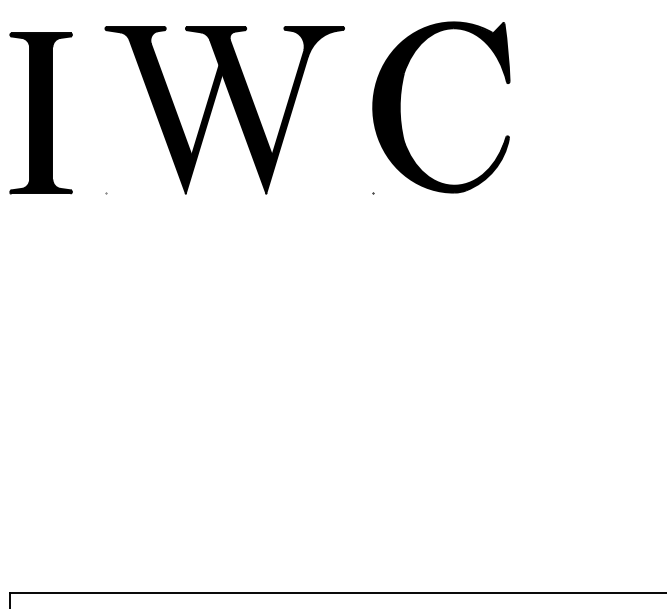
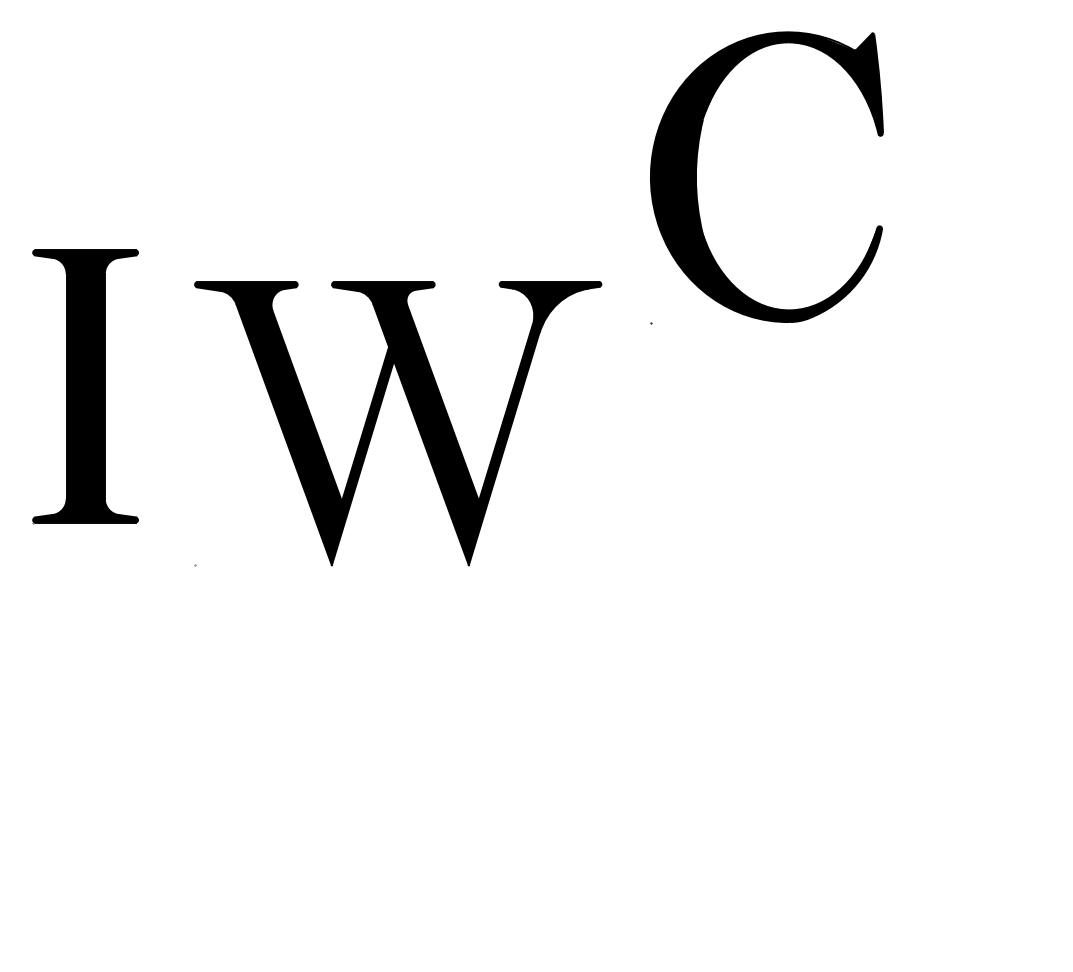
part: (233, 107) -> (413, 418), moved
part: (40, 113) -> (84, 386), moved

